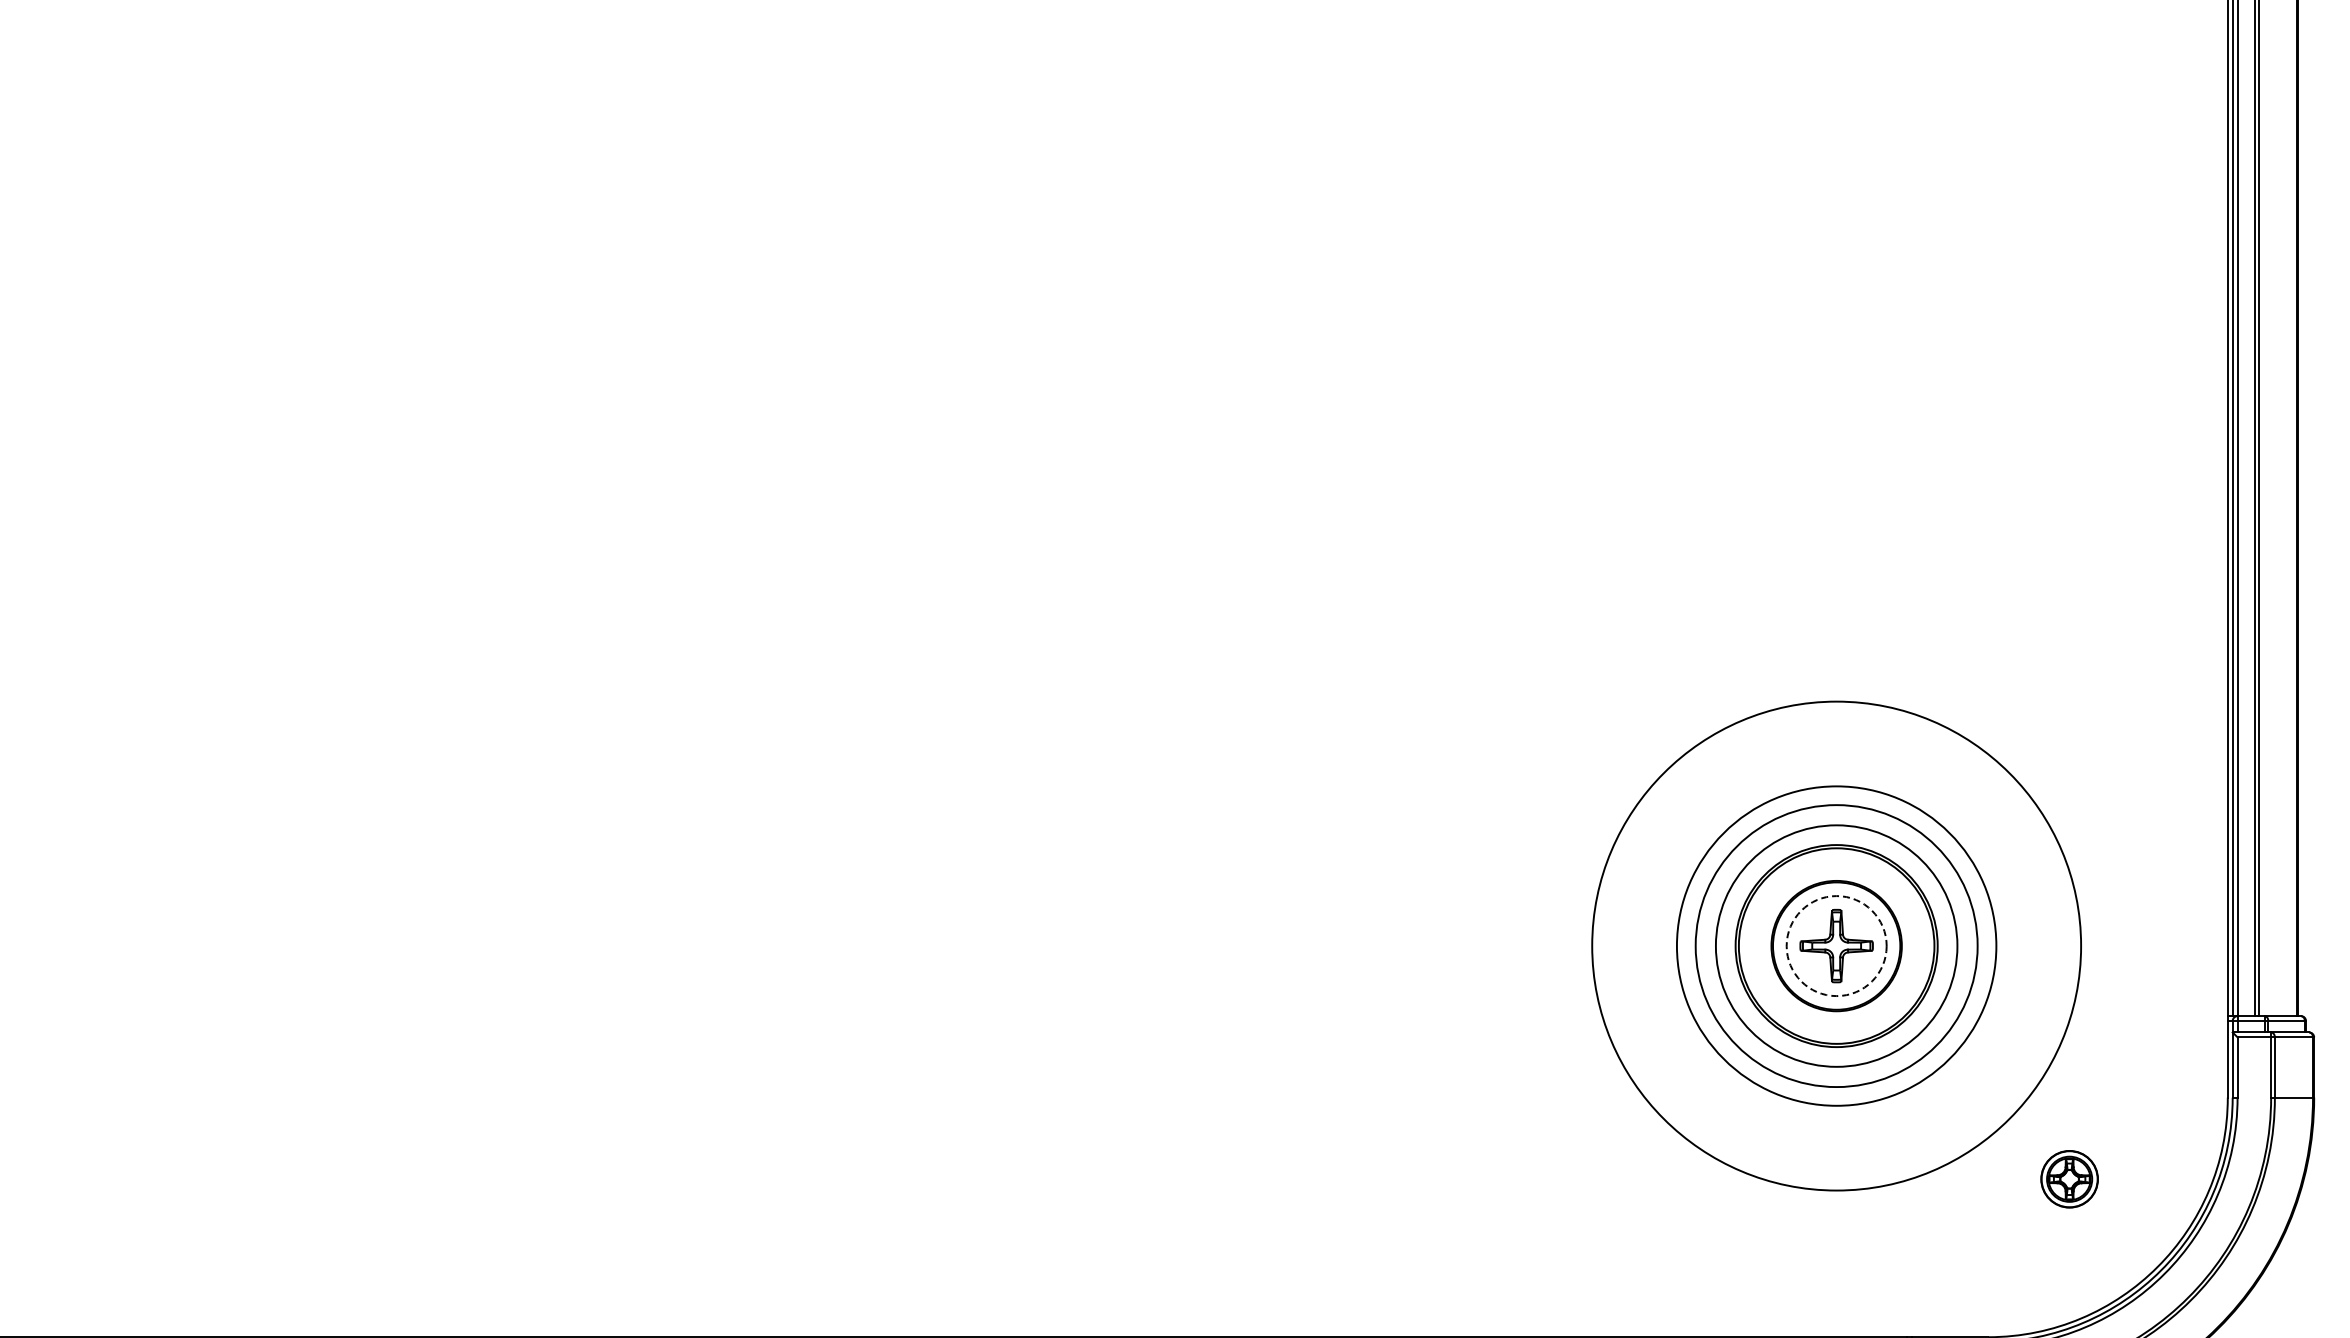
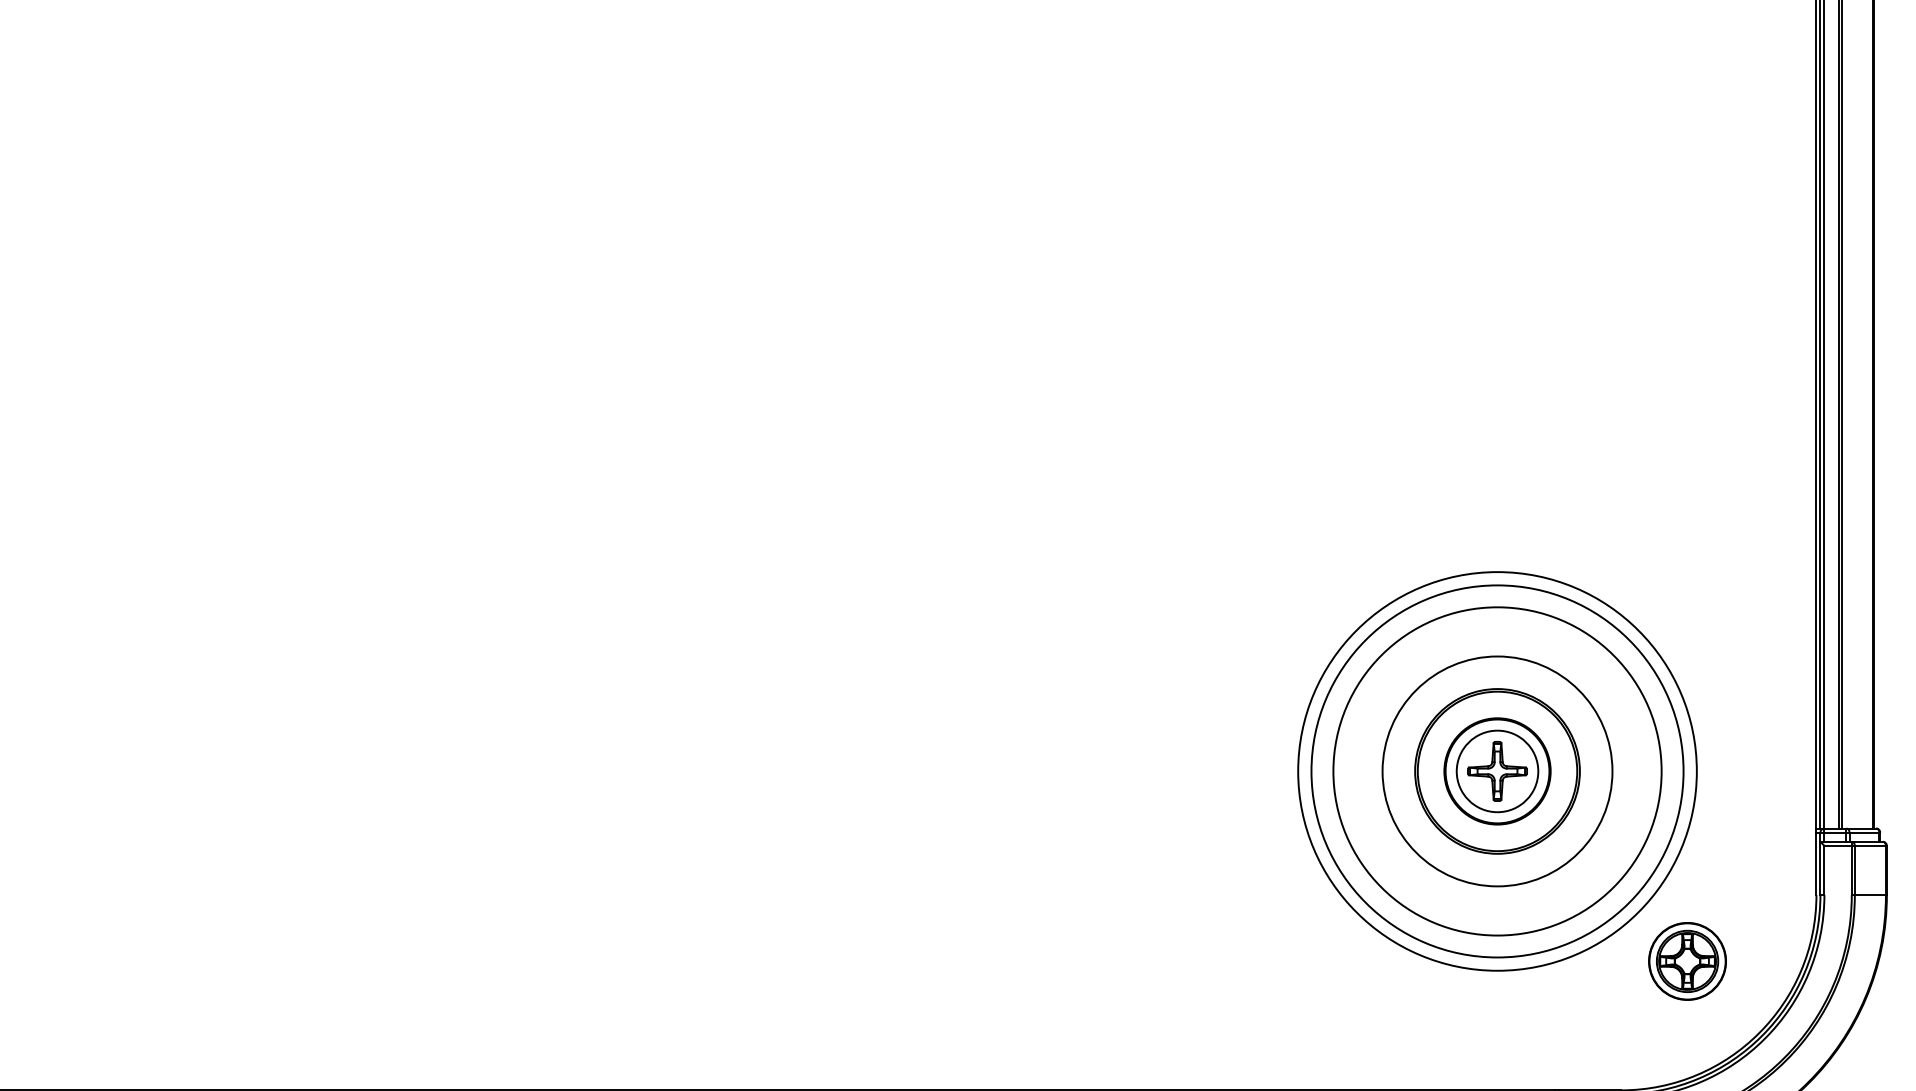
circle: (1836, 945) -> (1497, 770), size x1.43
circle: (1836, 945) -> (1497, 770), size x1.67
circle: (1836, 946) -> (1497, 771), dashed -> solid
part: (2069, 1179) -> (1687, 961), size x1.67

